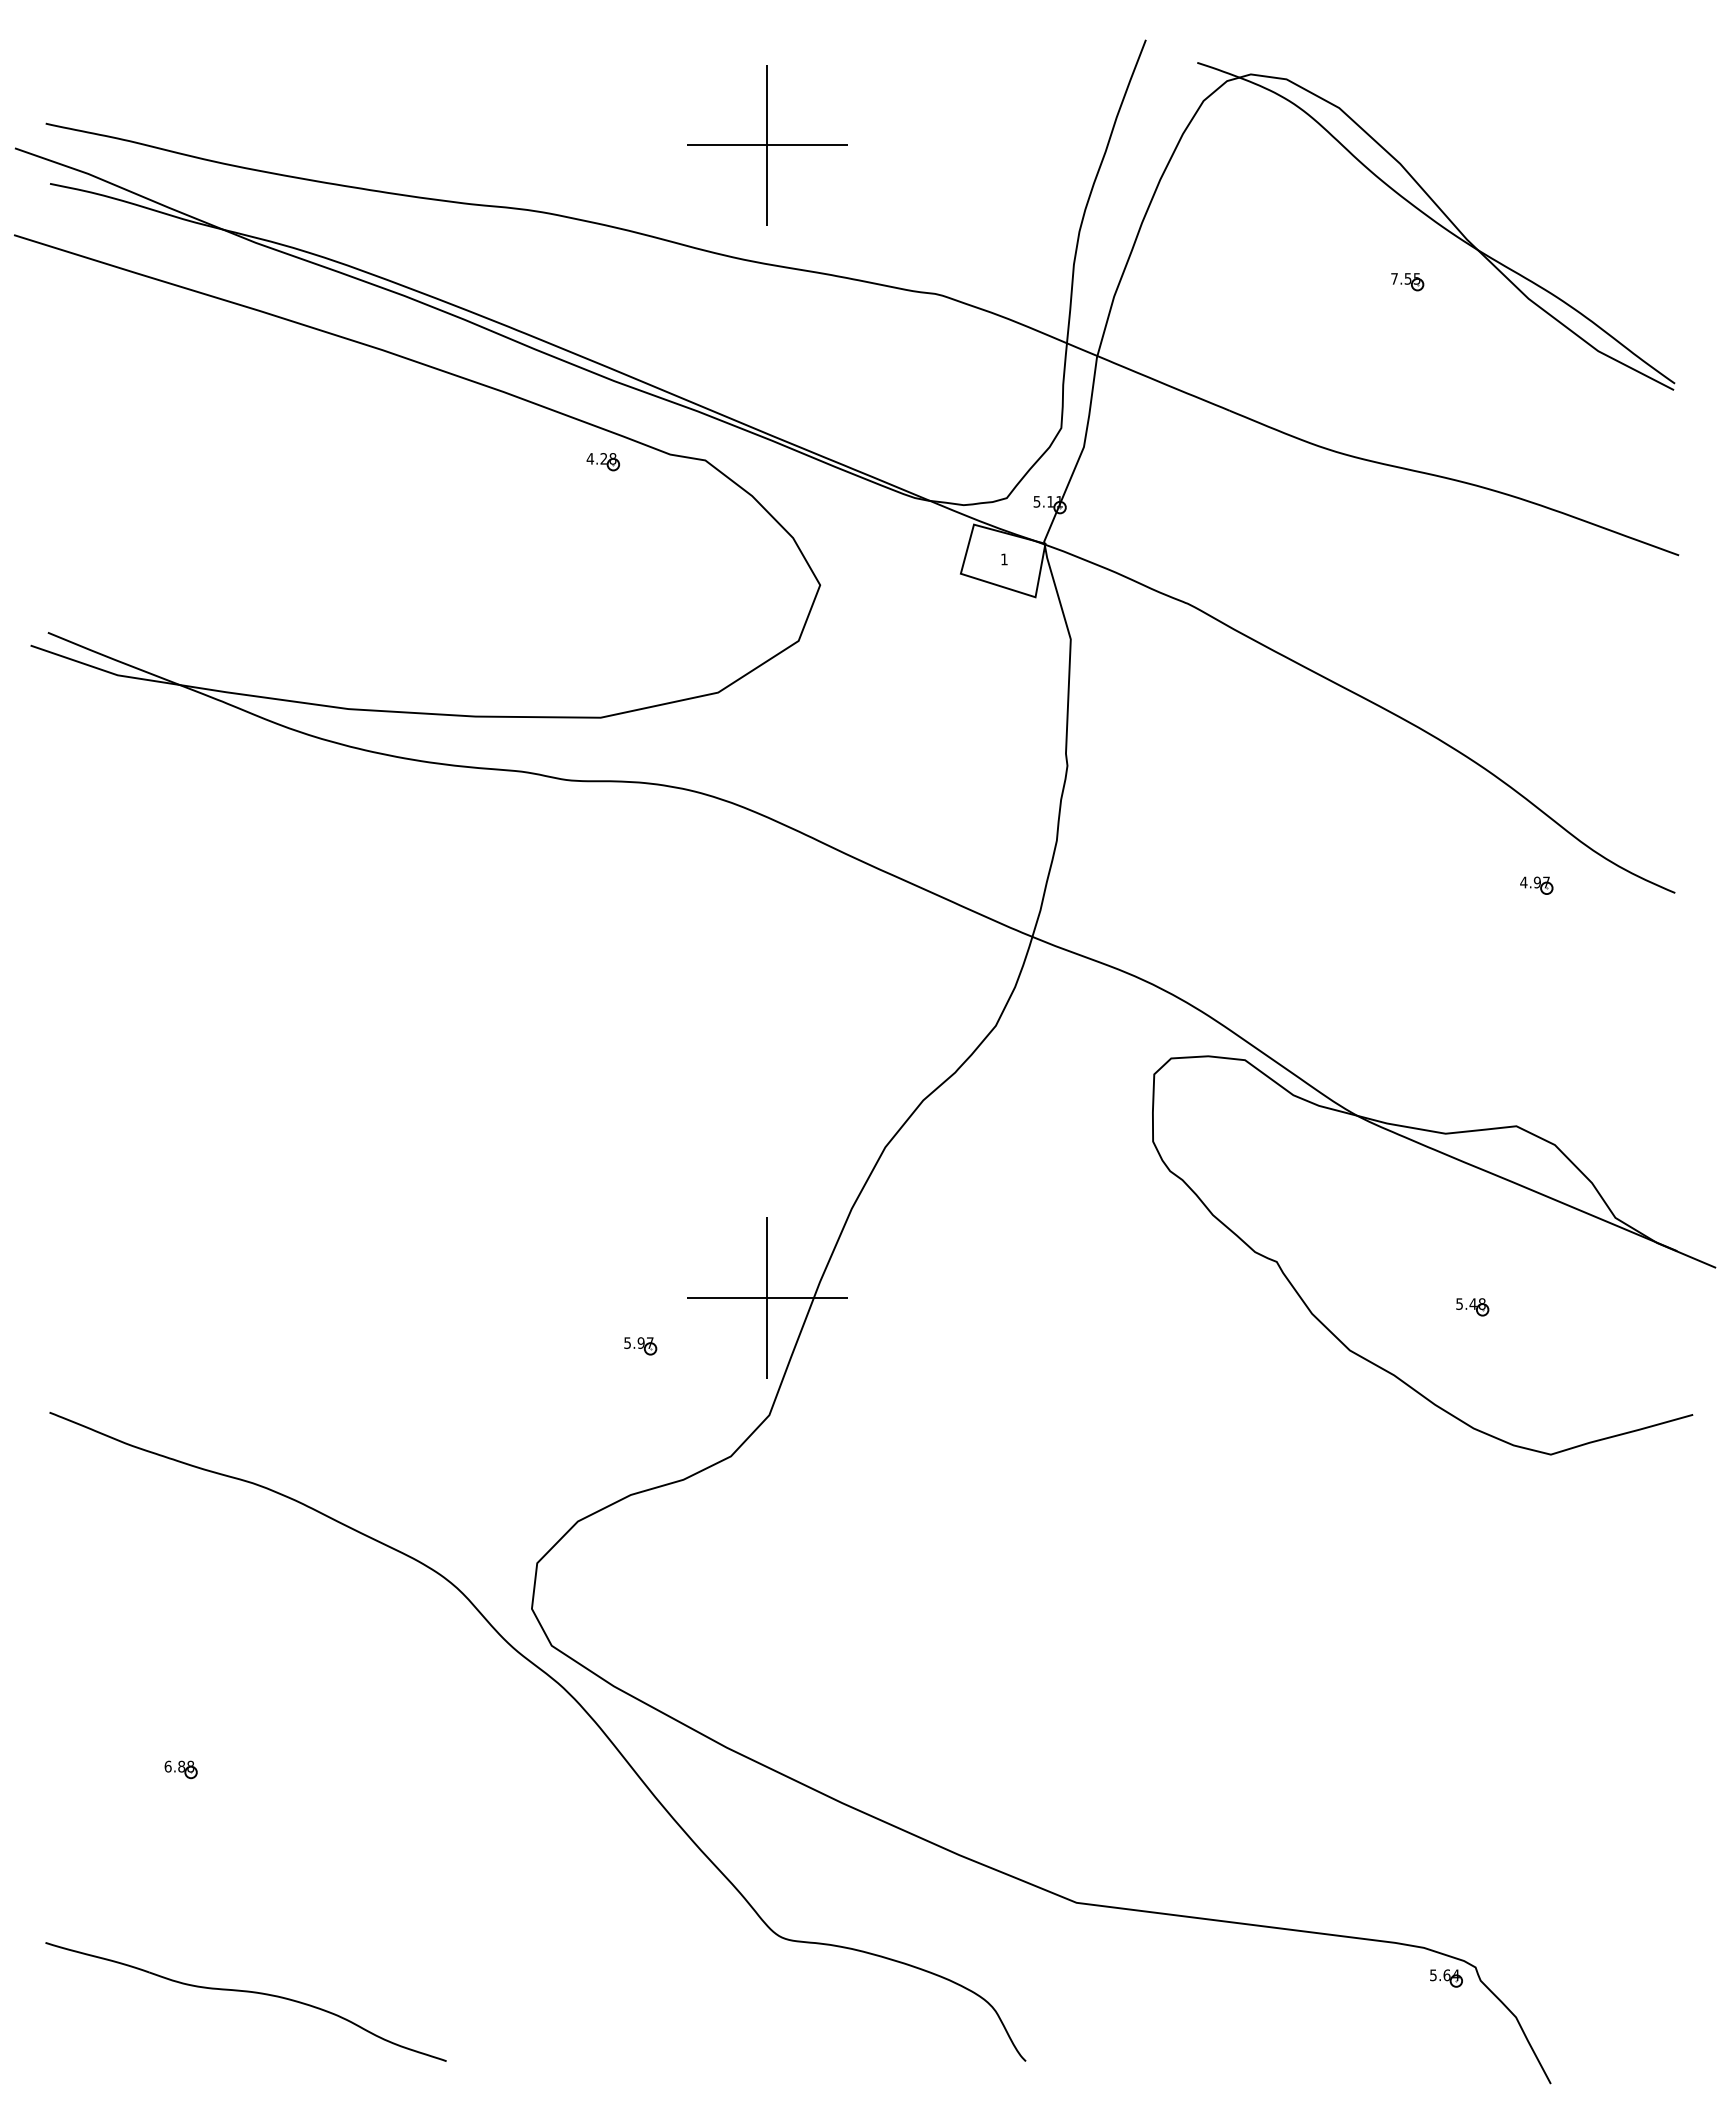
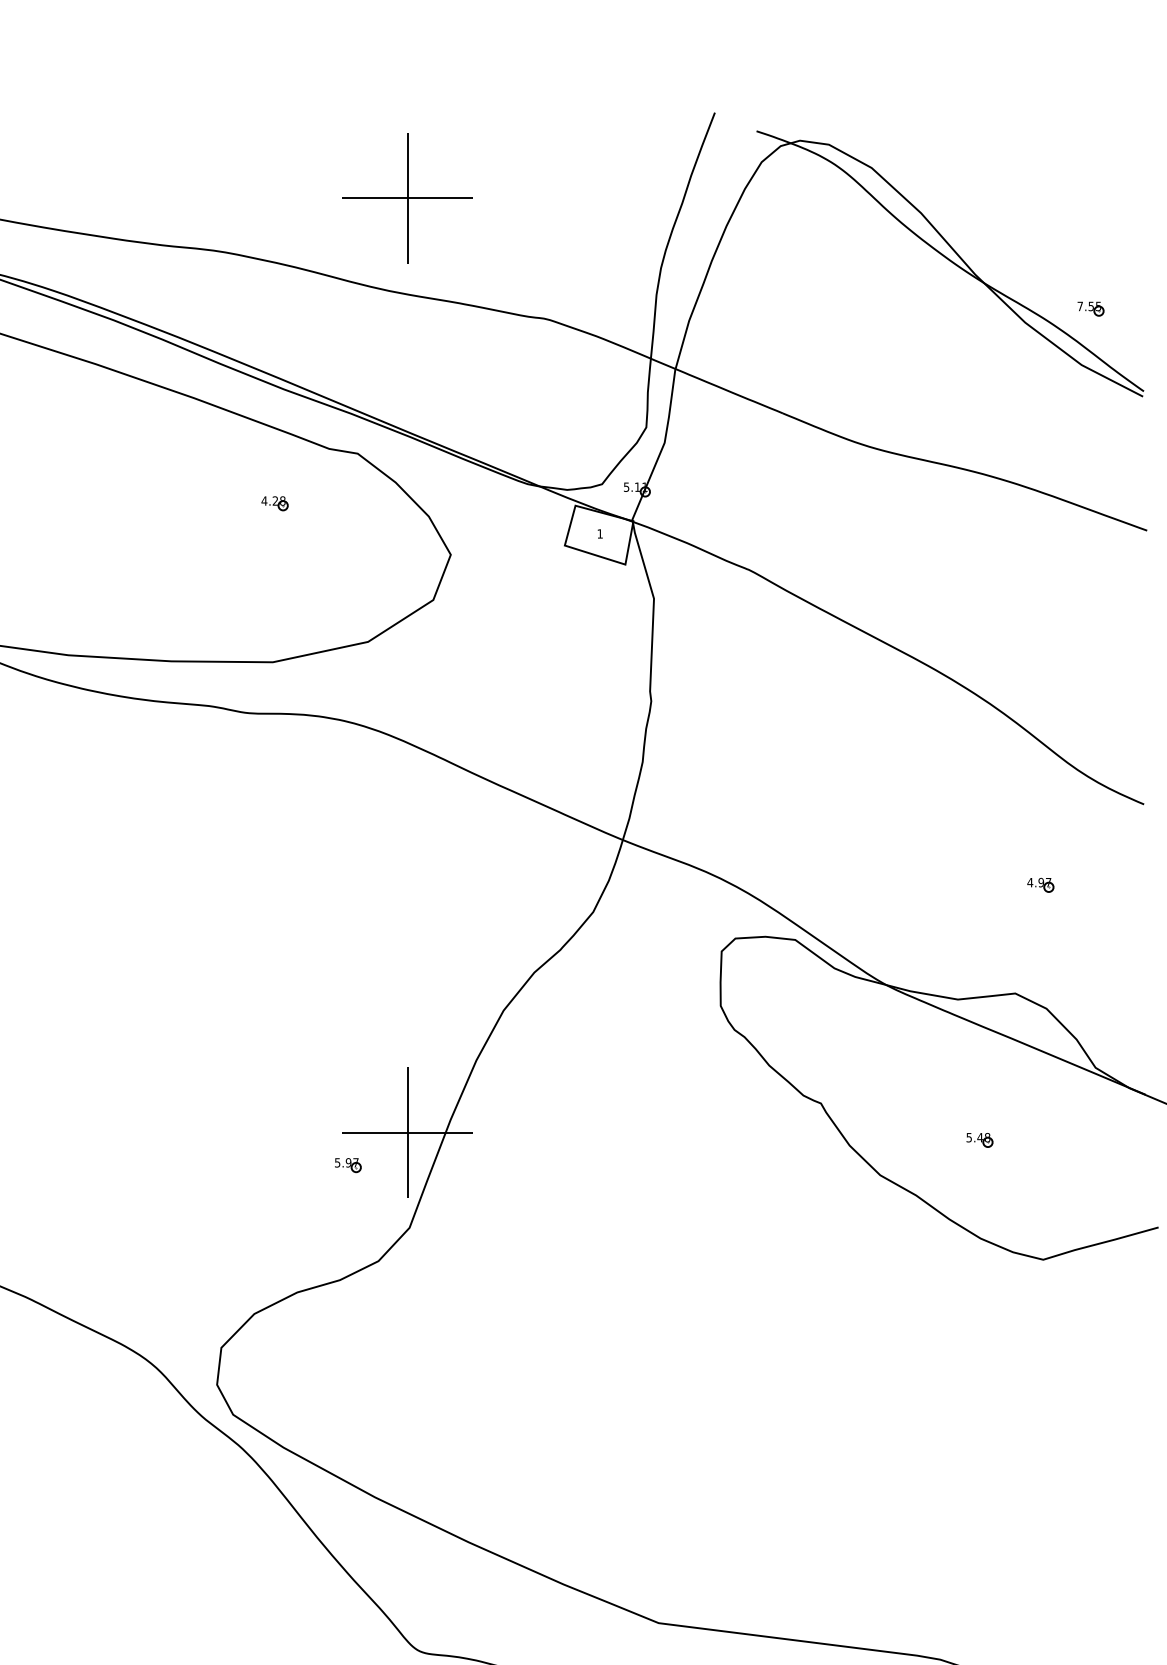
part: (1407, 282) -> (1090, 309), moved
part: (603, 462) -> (275, 503), moved
part: (1536, 885) -> (1040, 885), moved
part: (640, 1346) -> (348, 1165), moved

